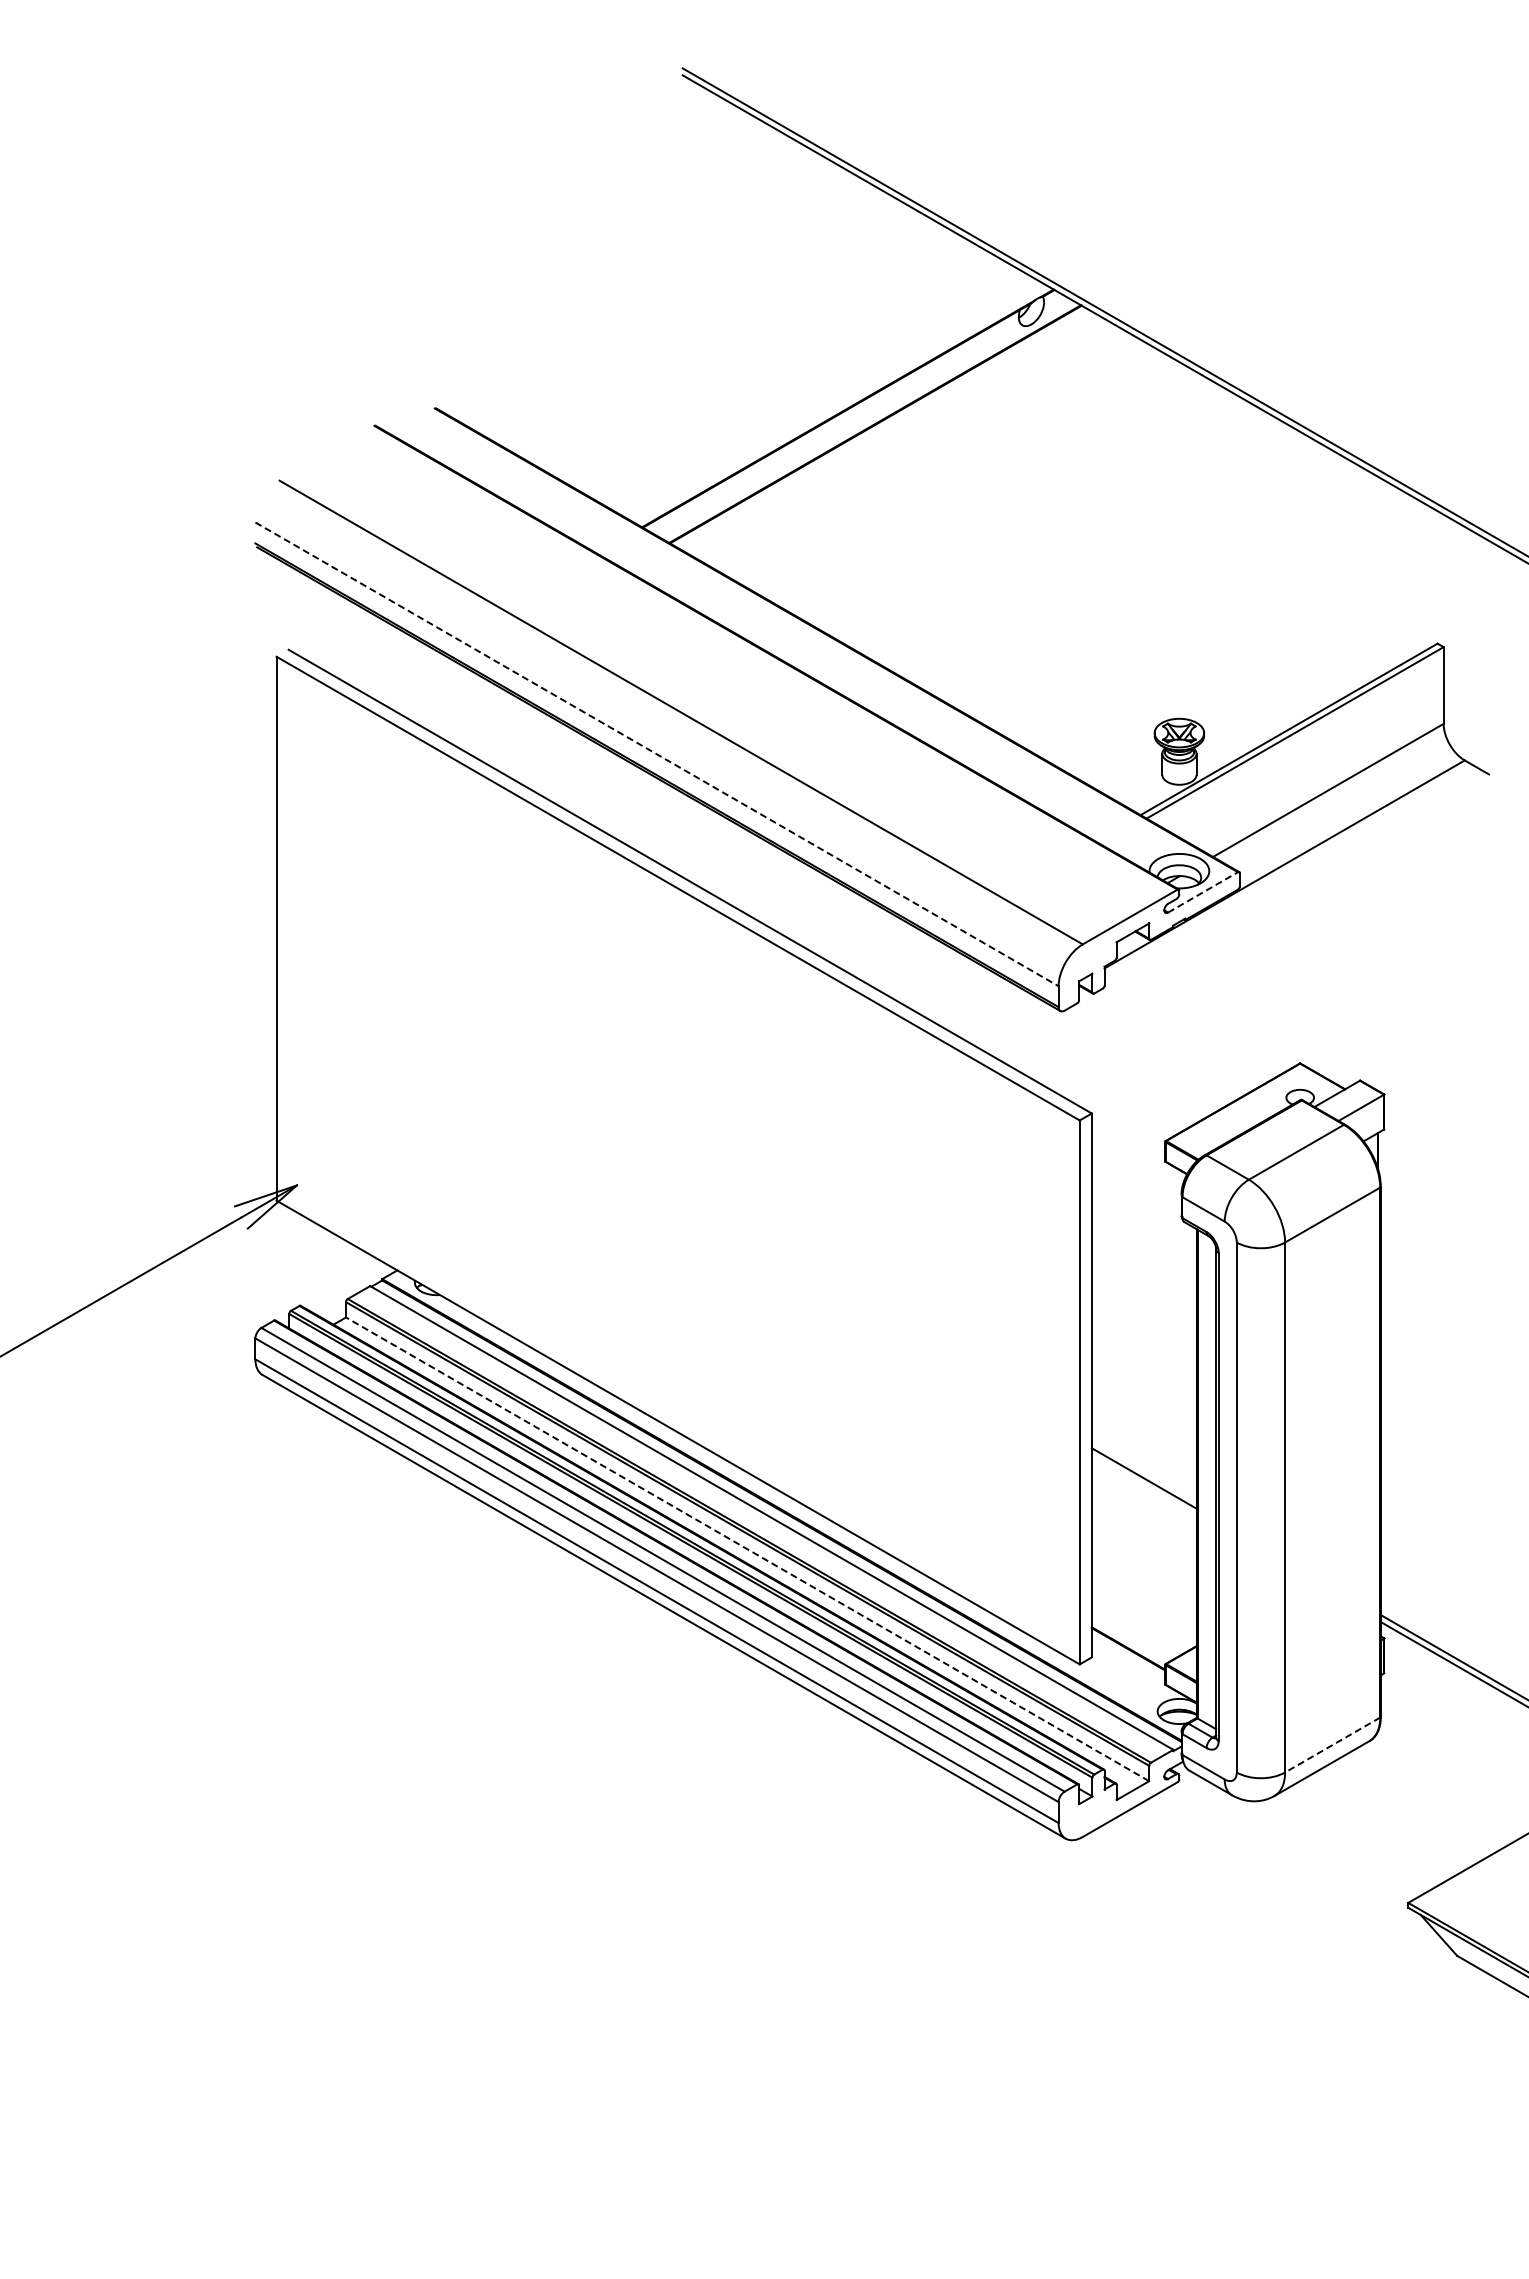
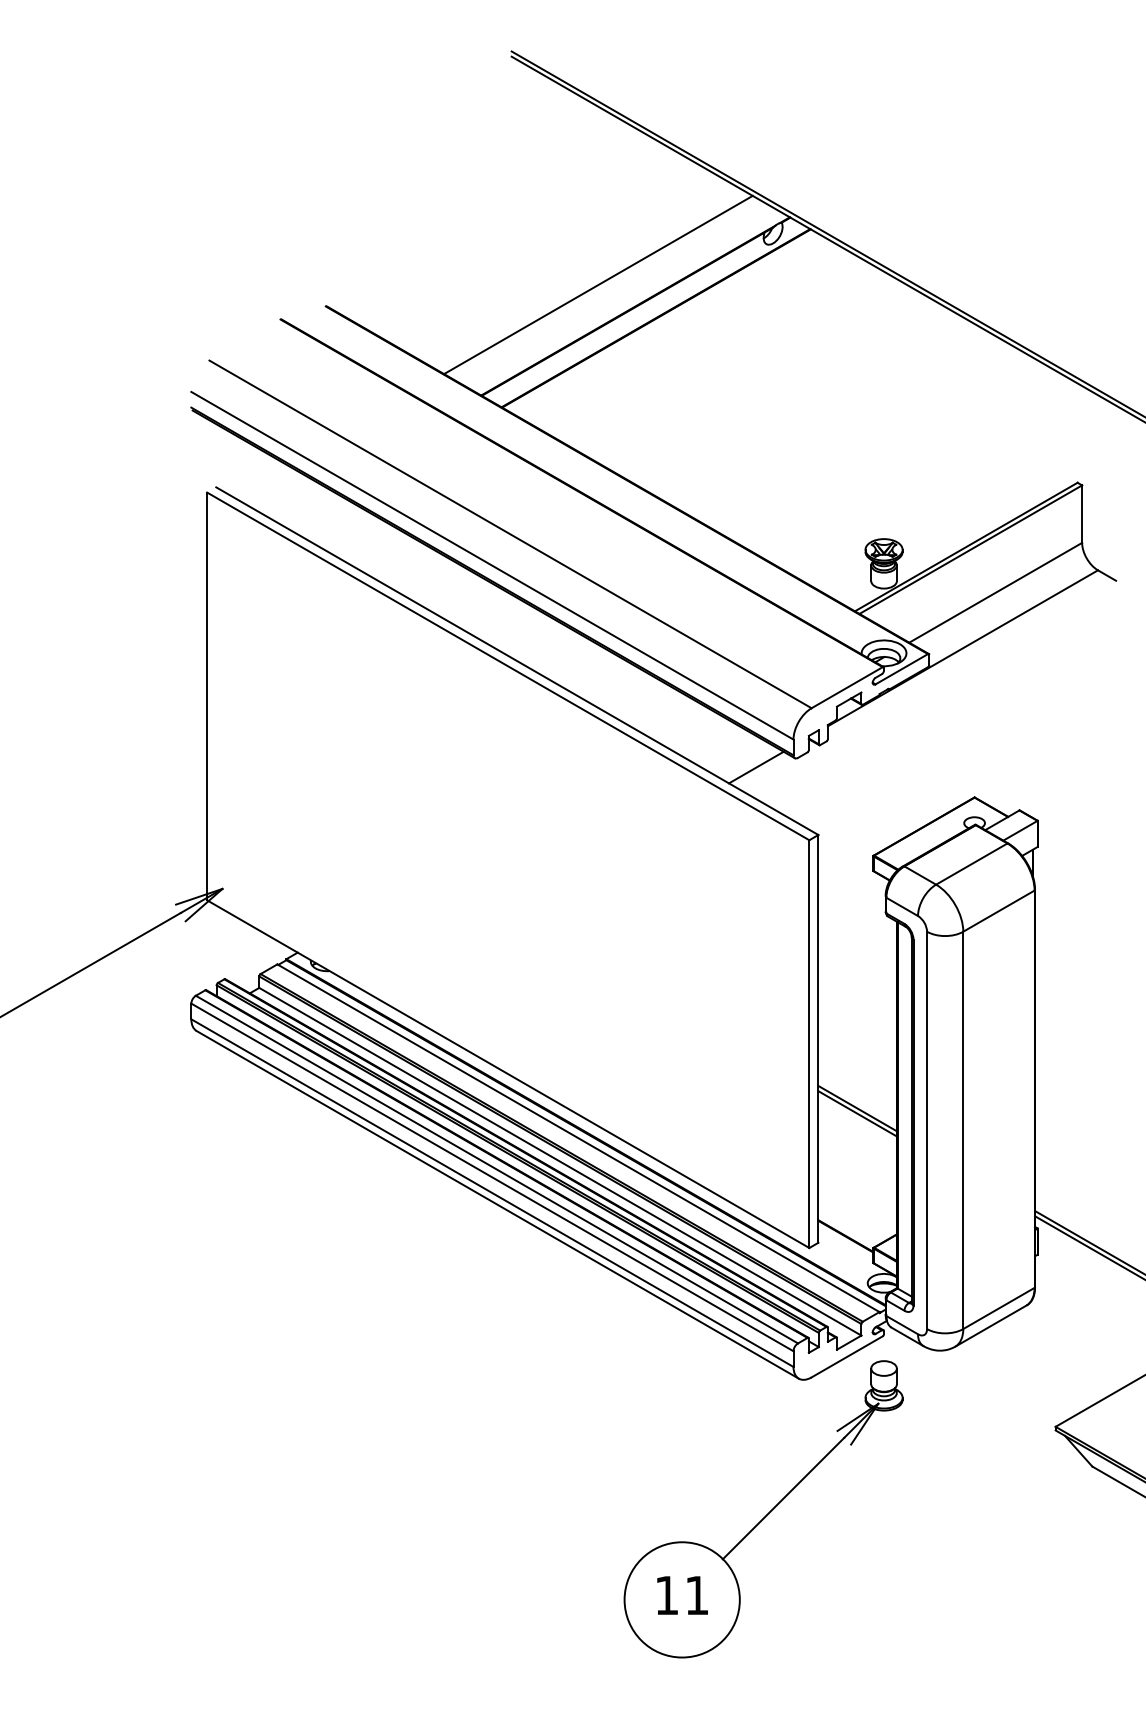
line: (798, 379) -> (598, 284), added
line: (657, 754) -> (492, 565), dashed -> solid
line: (1203, 892) -> (902, 669), dashed -> solid
line: (1008, 1023) -> (755, 767), added
line: (1143, 1485) -> (857, 1113), added
line: (747, 1549) -> (560, 1161), dashed -> solid
line: (1332, 1745) -> (998, 1308), dashed -> solid
part: (1024, 2018) -> (767, 1513), added

